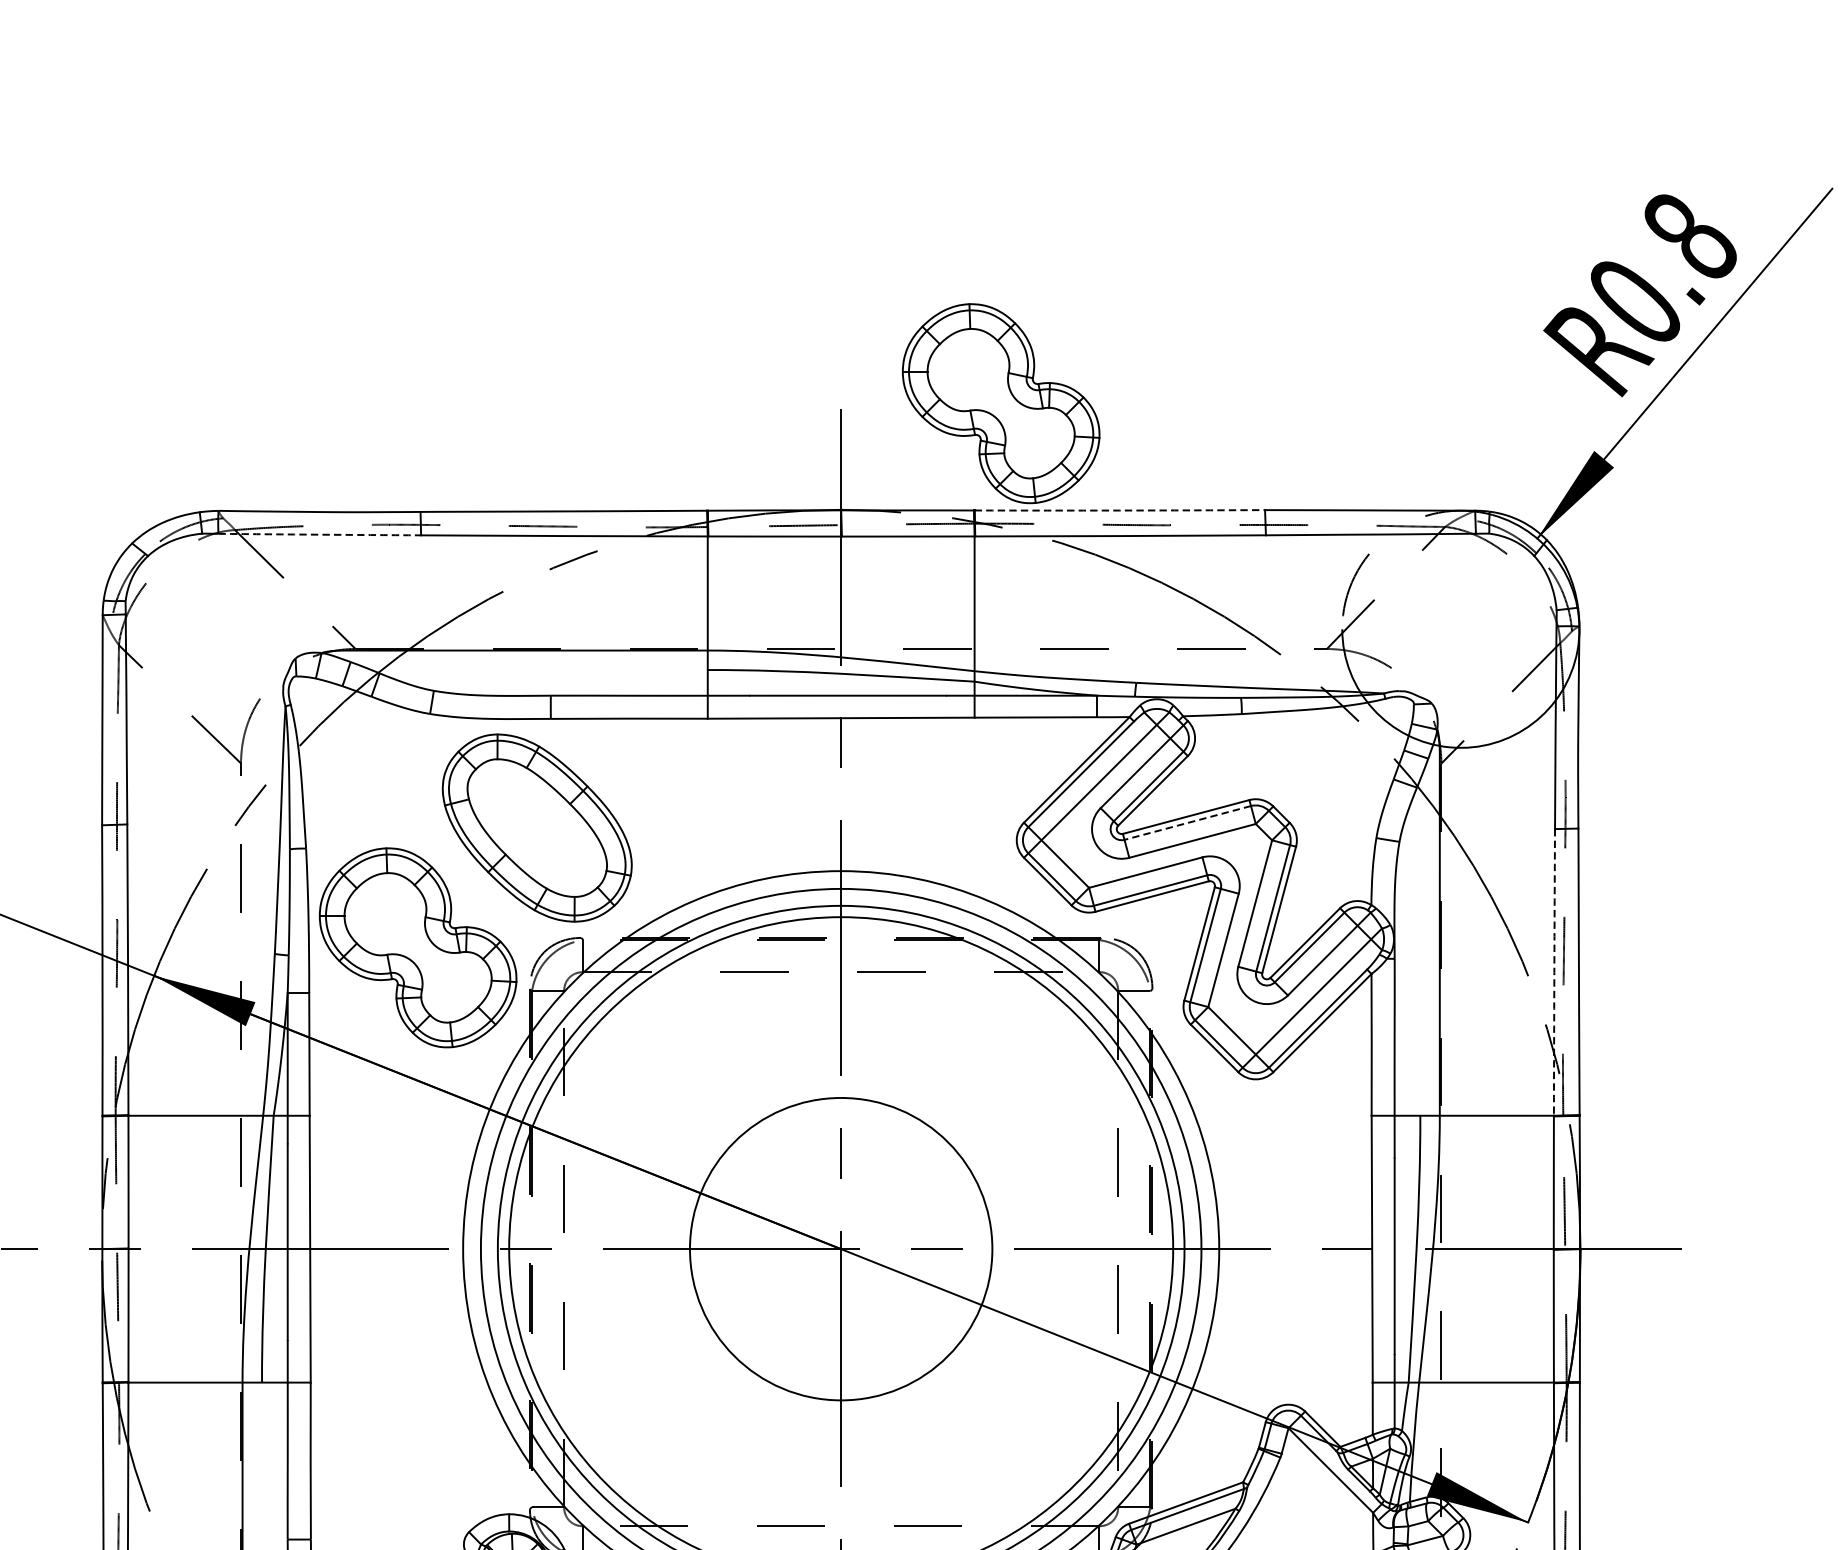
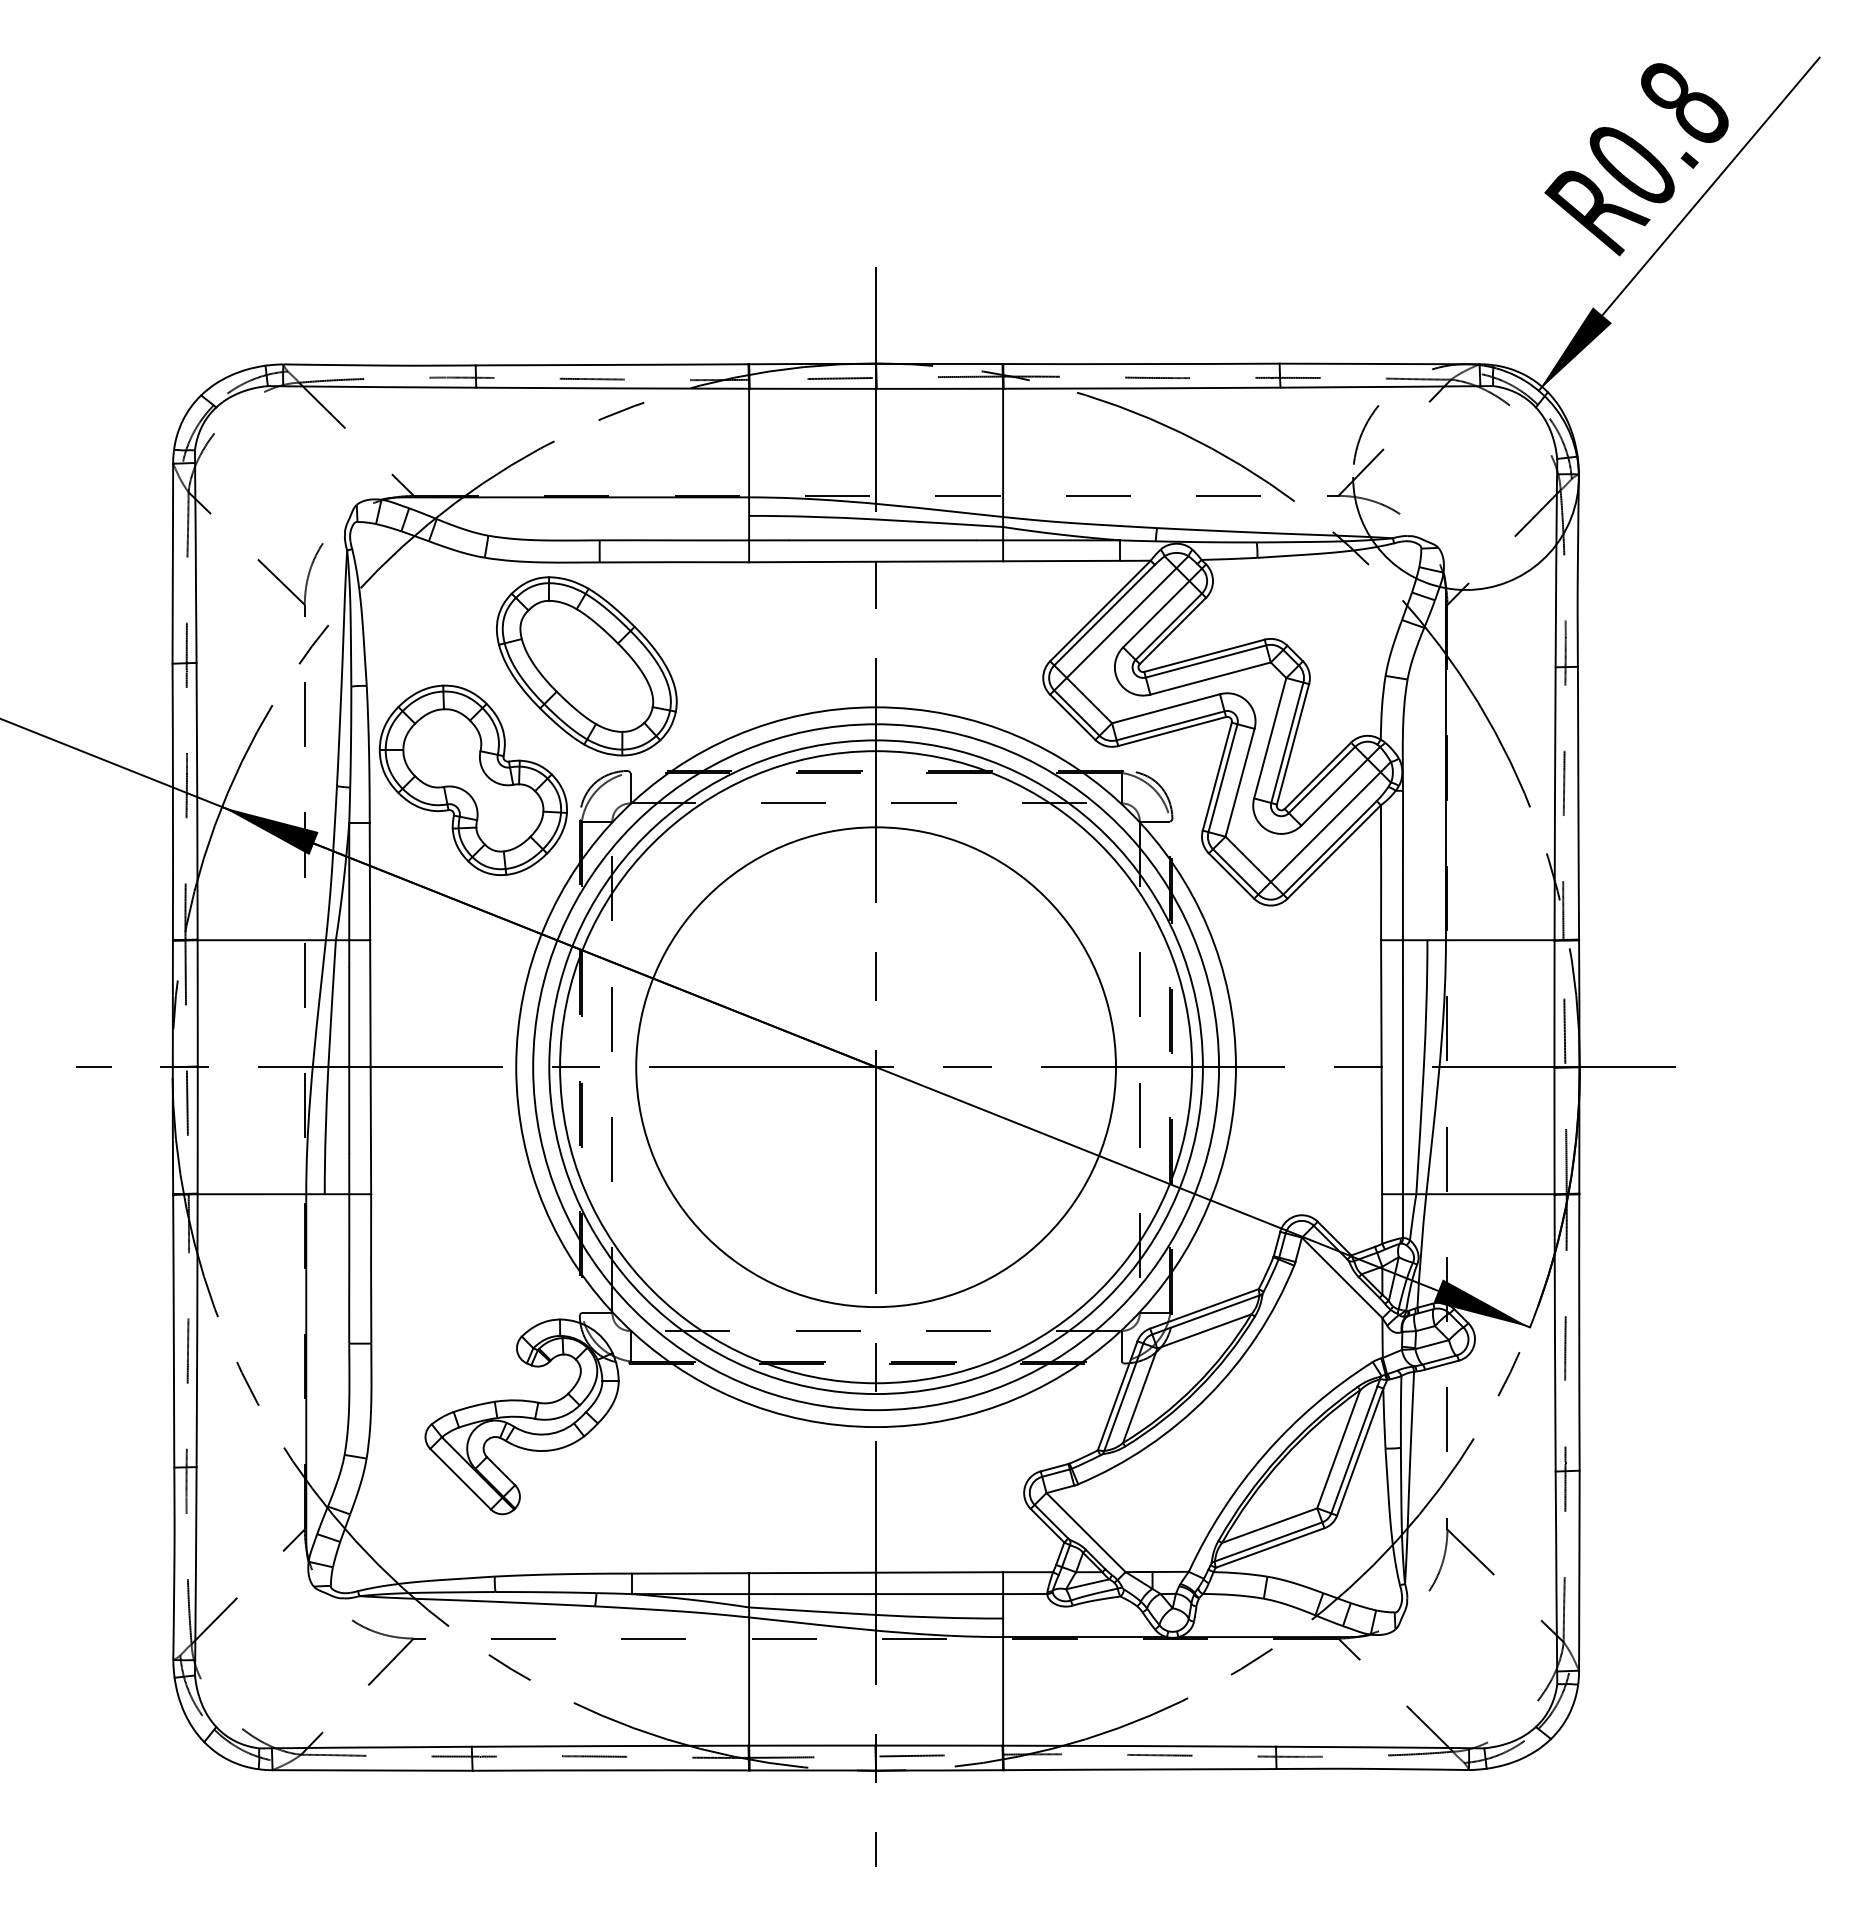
part: (1000, 402) -> (1027, 261), removed
arc: (1119, 510) -> (1141, 364), dashed -> solid
arc: (319, 535) -> (379, 387), dashed -> solid
line: (1187, 822) -> (1205, 661), dashed -> solid
arc: (1553, 972) -> (1554, 803), dashed -> solid
circle: (841, 1249) -> (876, 1067), size x1.67

